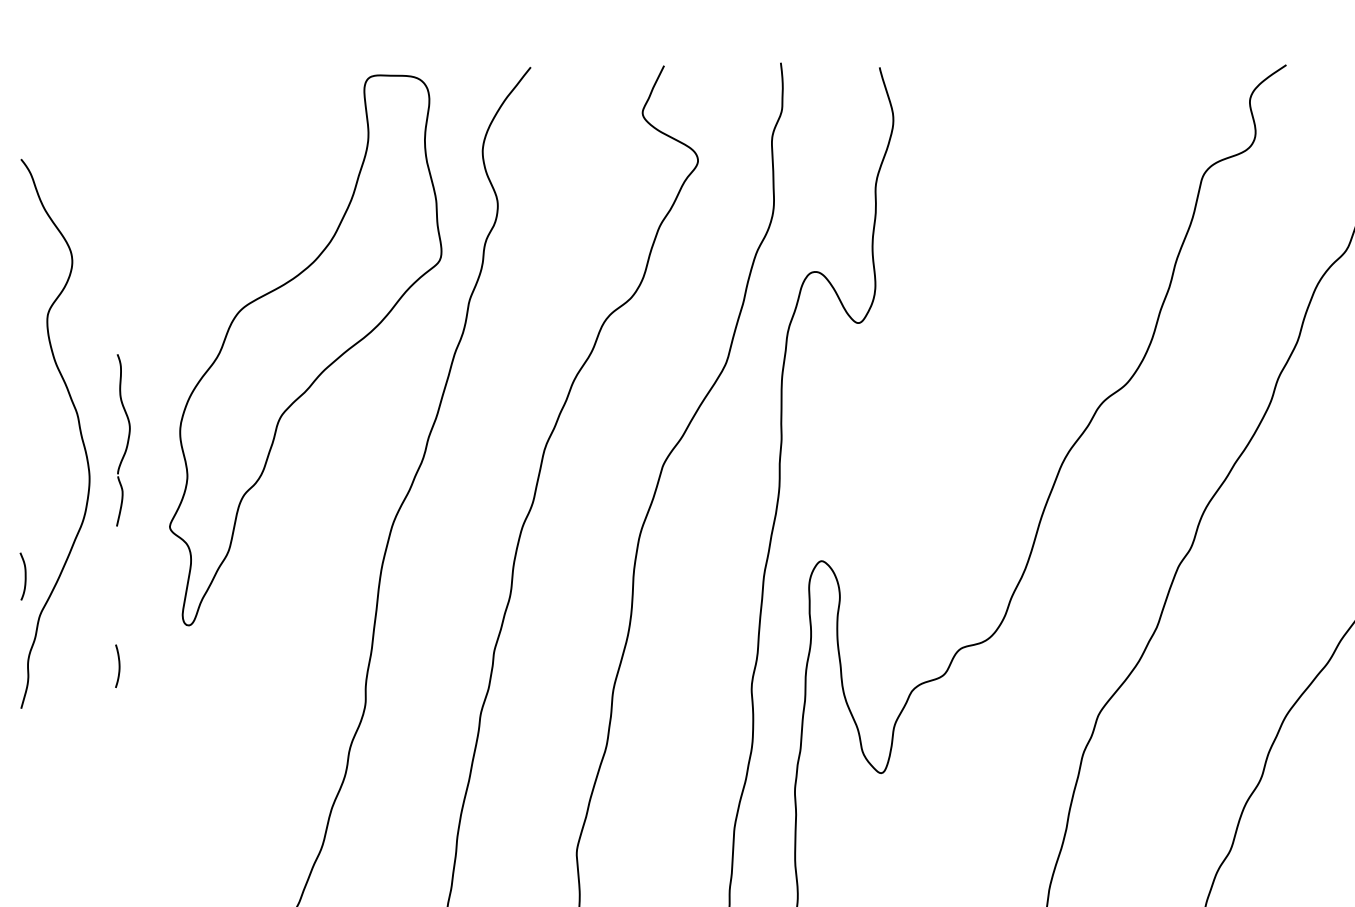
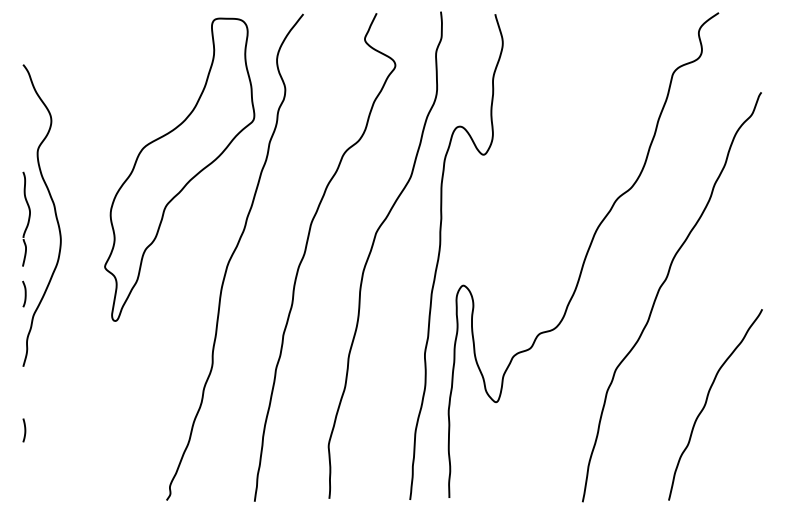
part: (123, 439) -> (26, 218), moved
curve: (118, 666) -> (24, 430), moved

